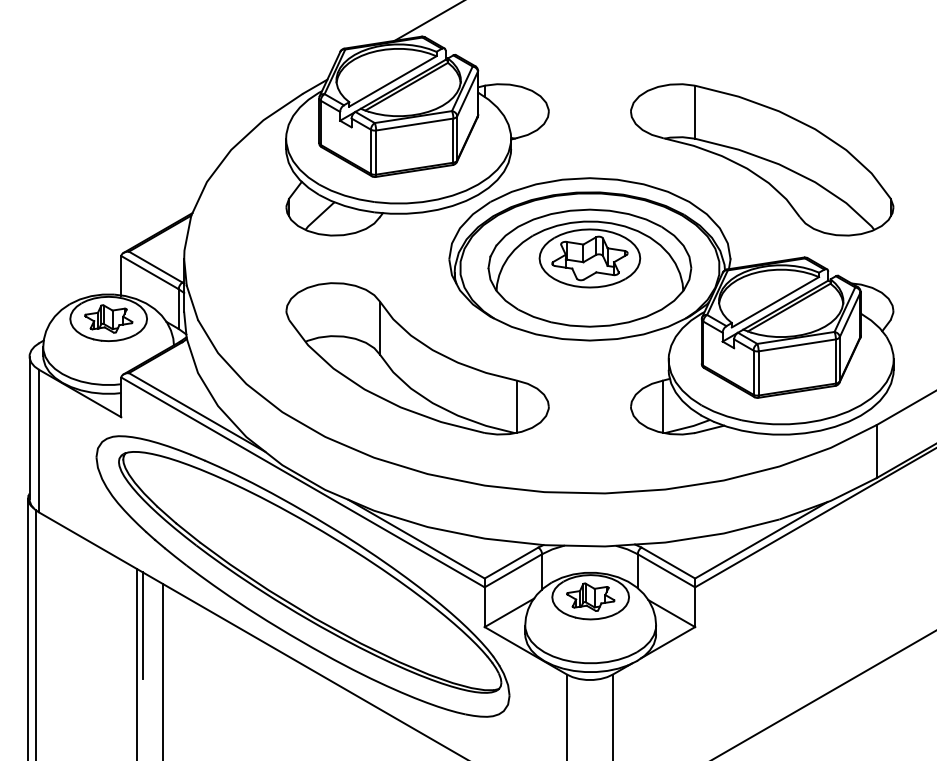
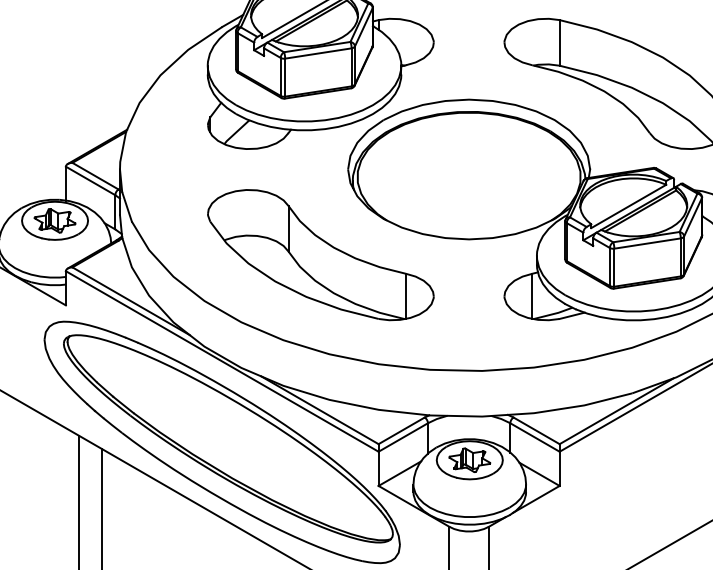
part: (589, 267) -> (468, 176), removed
line: (142, 625) -> (84, 484), removed

